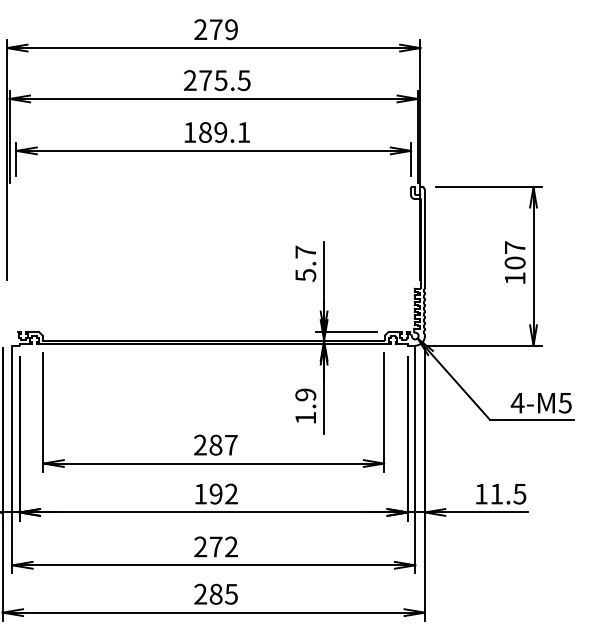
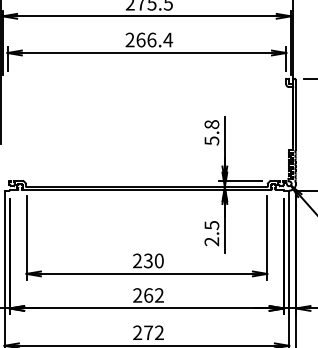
text: (216, 132) -> (148, 40), 189.1 -> 266.4
text: (305, 251) -> (211, 124), 5.7 -> 5.8
text: (305, 406) -> (211, 233), 1.9 -> 2.5
text: (223, 444) -> (153, 260), 287 -> 230
text: (208, 493) -> (143, 295), 192 -> 262

